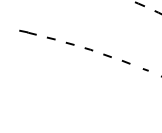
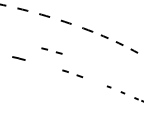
part: (60, 40) -> (51, 50), moved
part: (125, 62) -> (93, 81), removed

